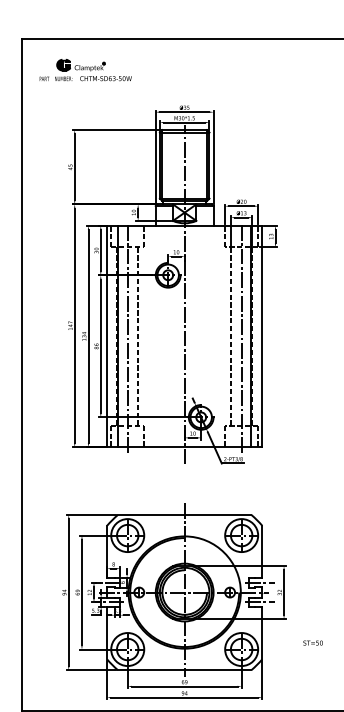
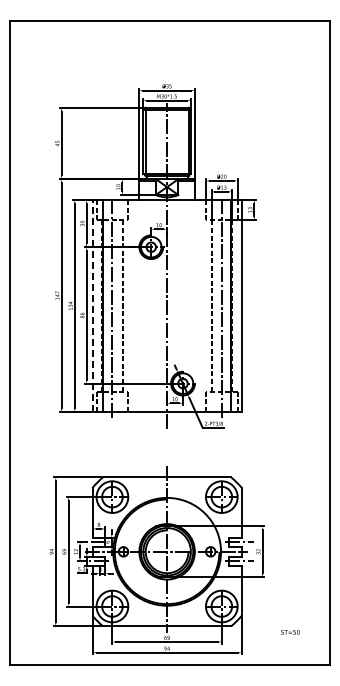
part: (86, 69) -> (72, 49), removed
line: (106, 336) -> (92, 305), solid -> dashed
text: (313, 643) -> (290, 632), moved

